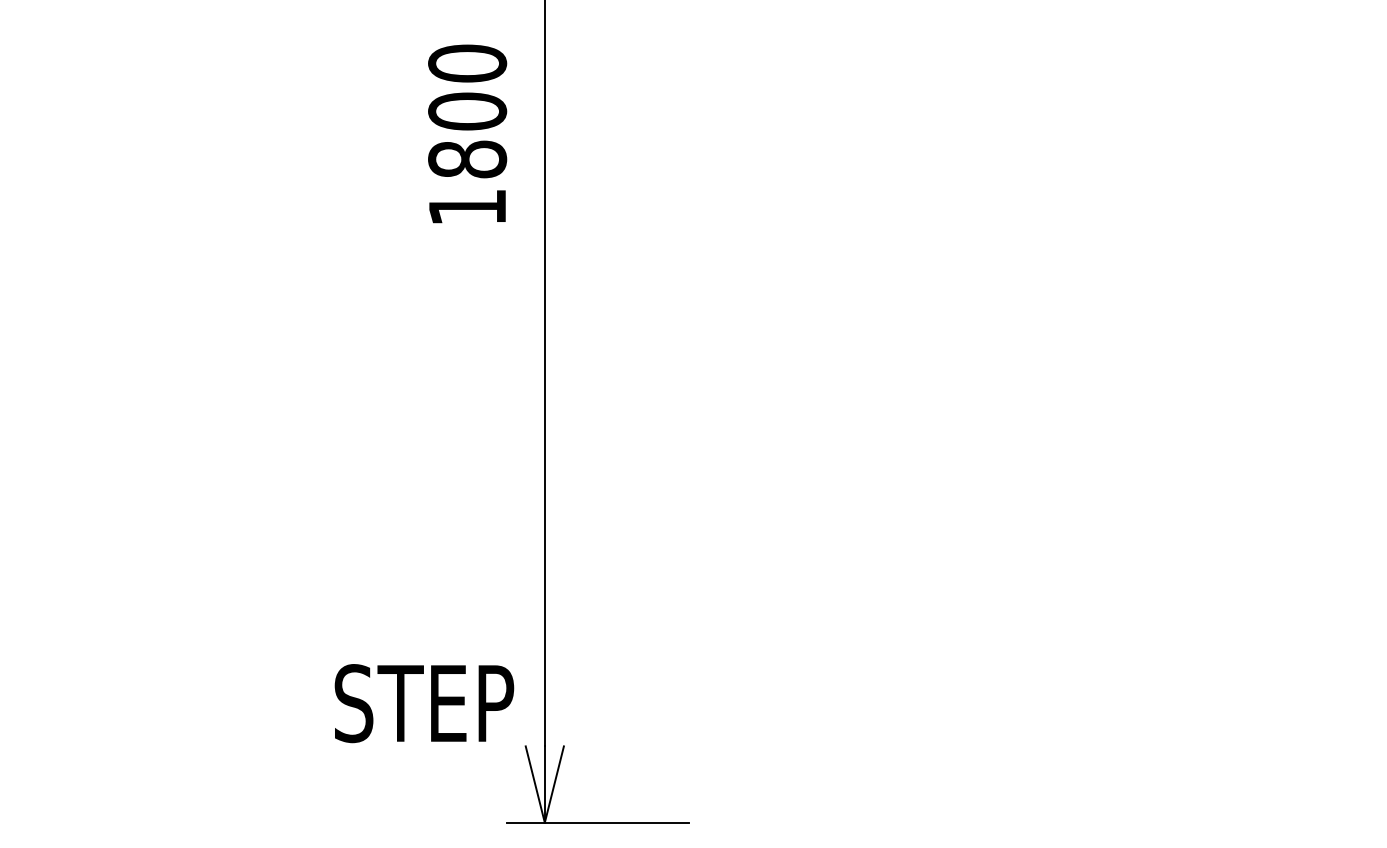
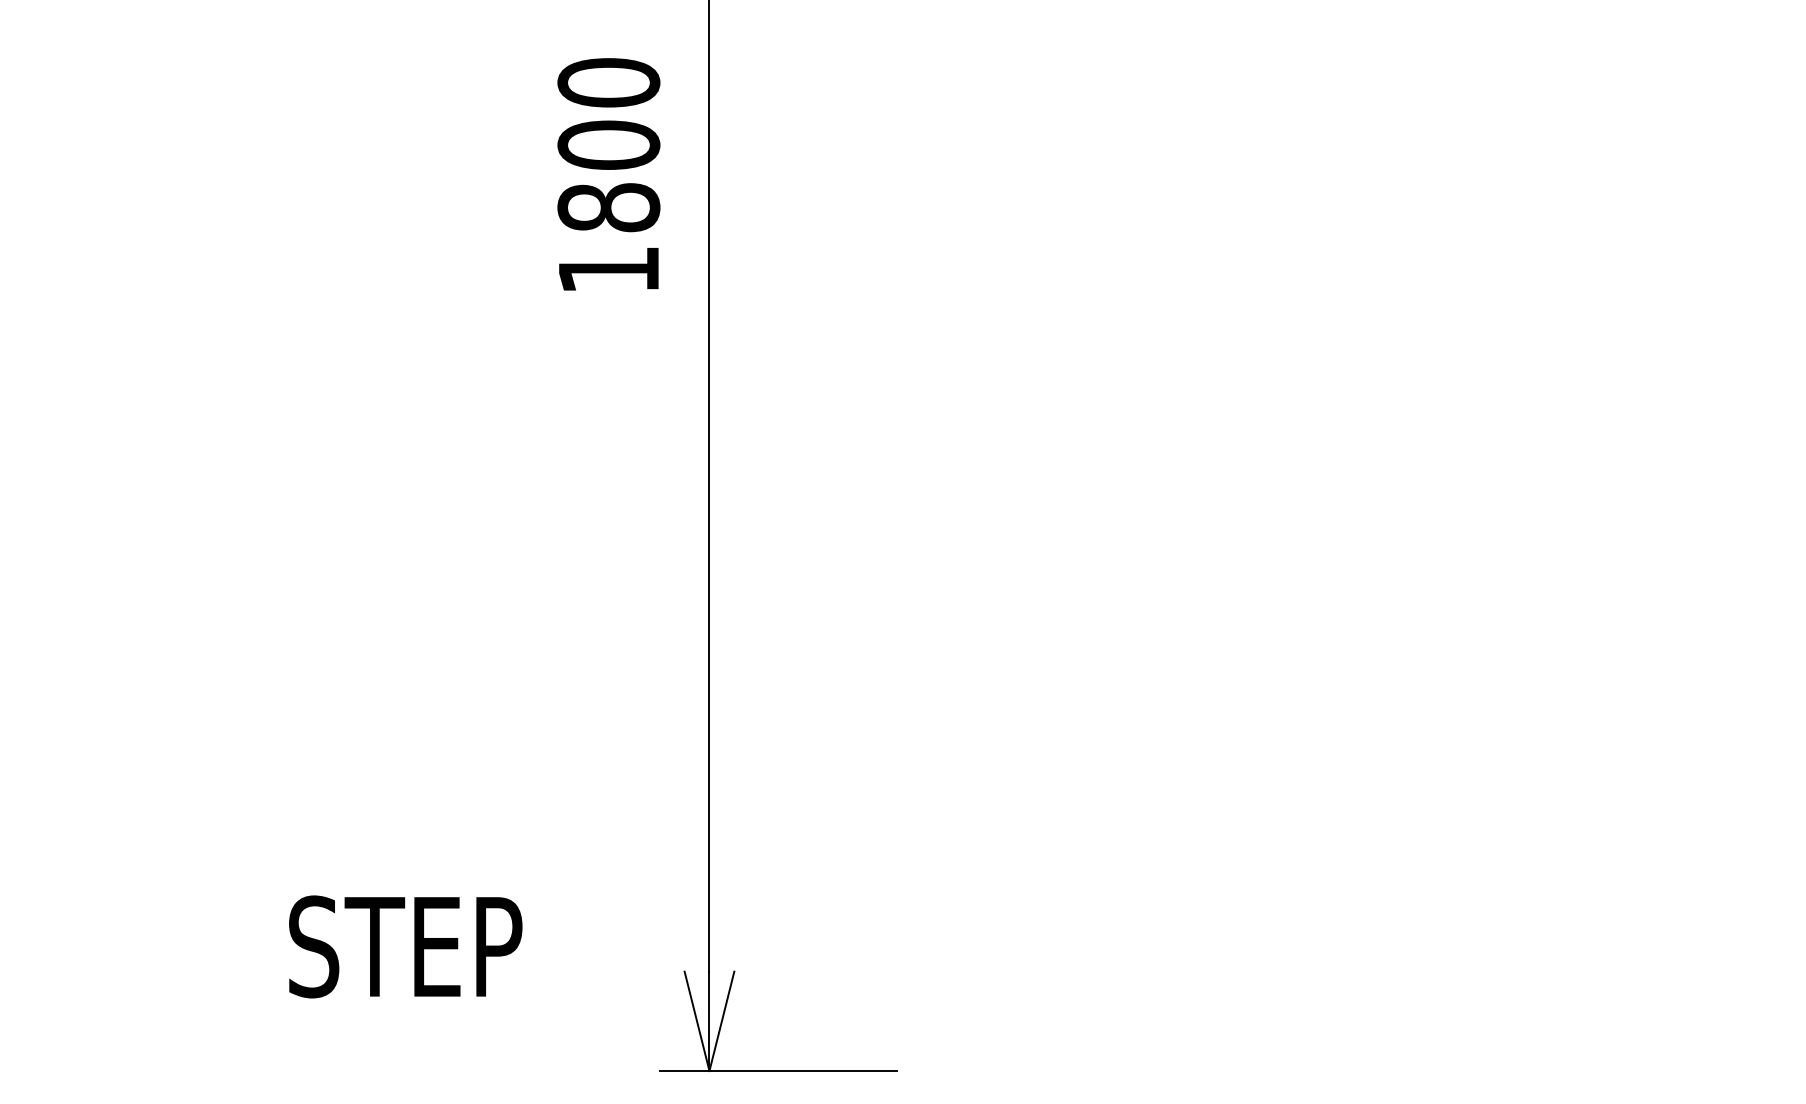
text: (424, 703) -> (405, 946), moved

